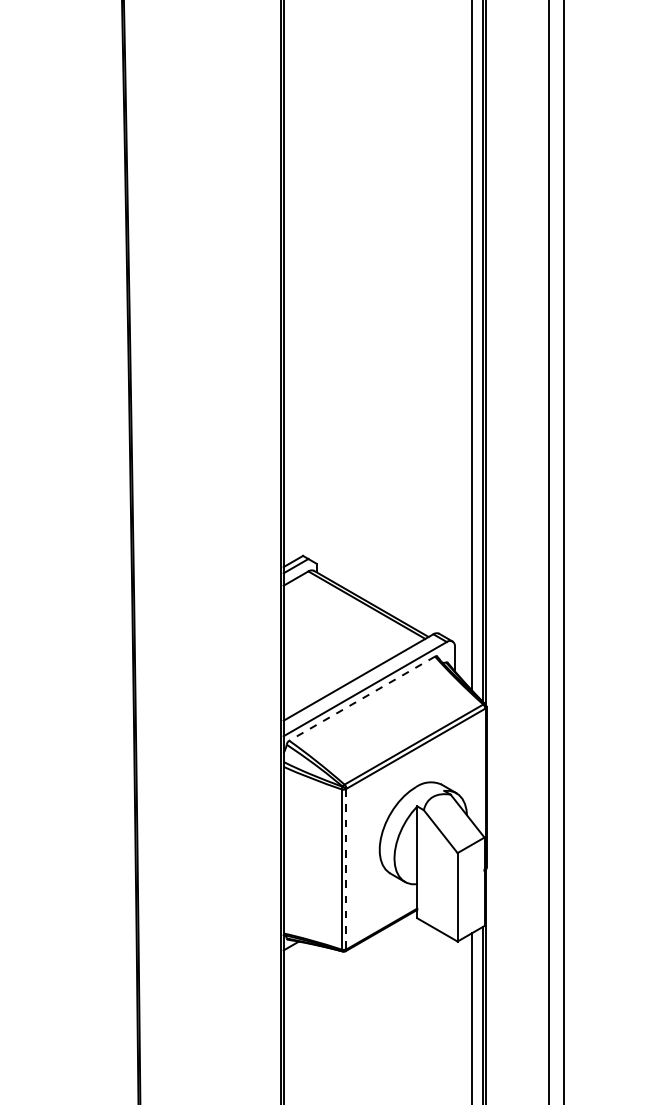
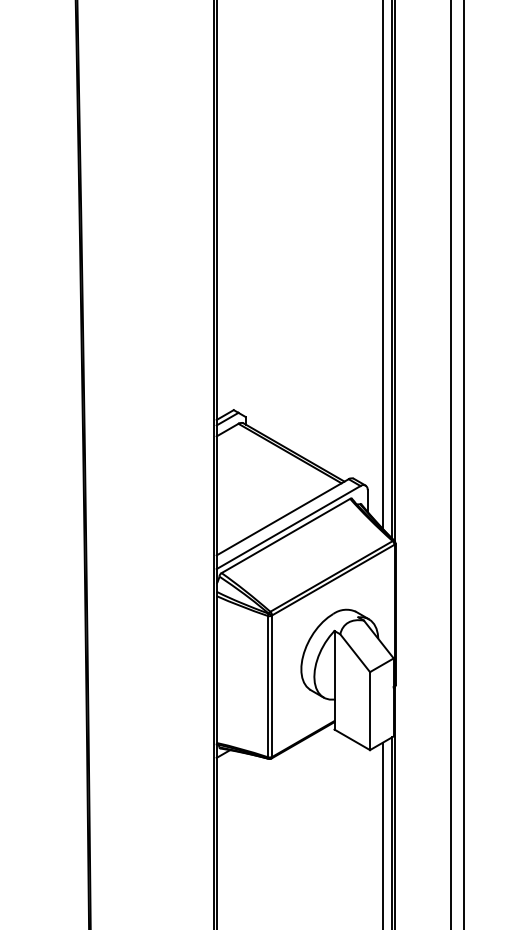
line: (361, 698) -> (285, 535), dashed -> solid
line: (346, 869) -> (272, 686), dashed -> solid

